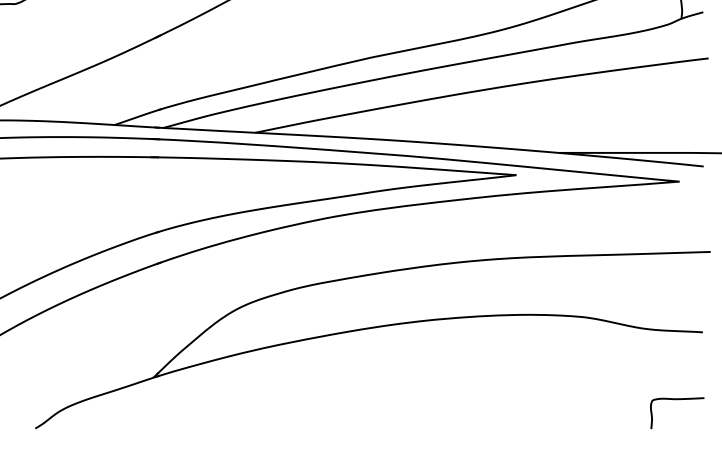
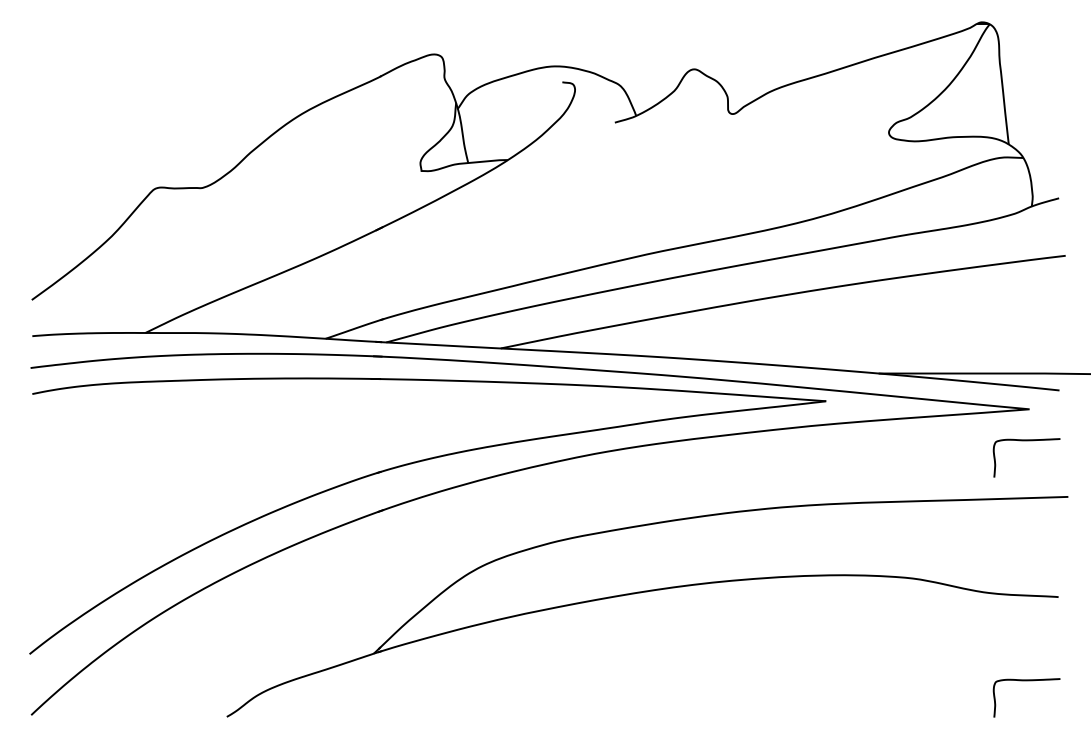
curve: (677, 207) -> (1026, 441), added

